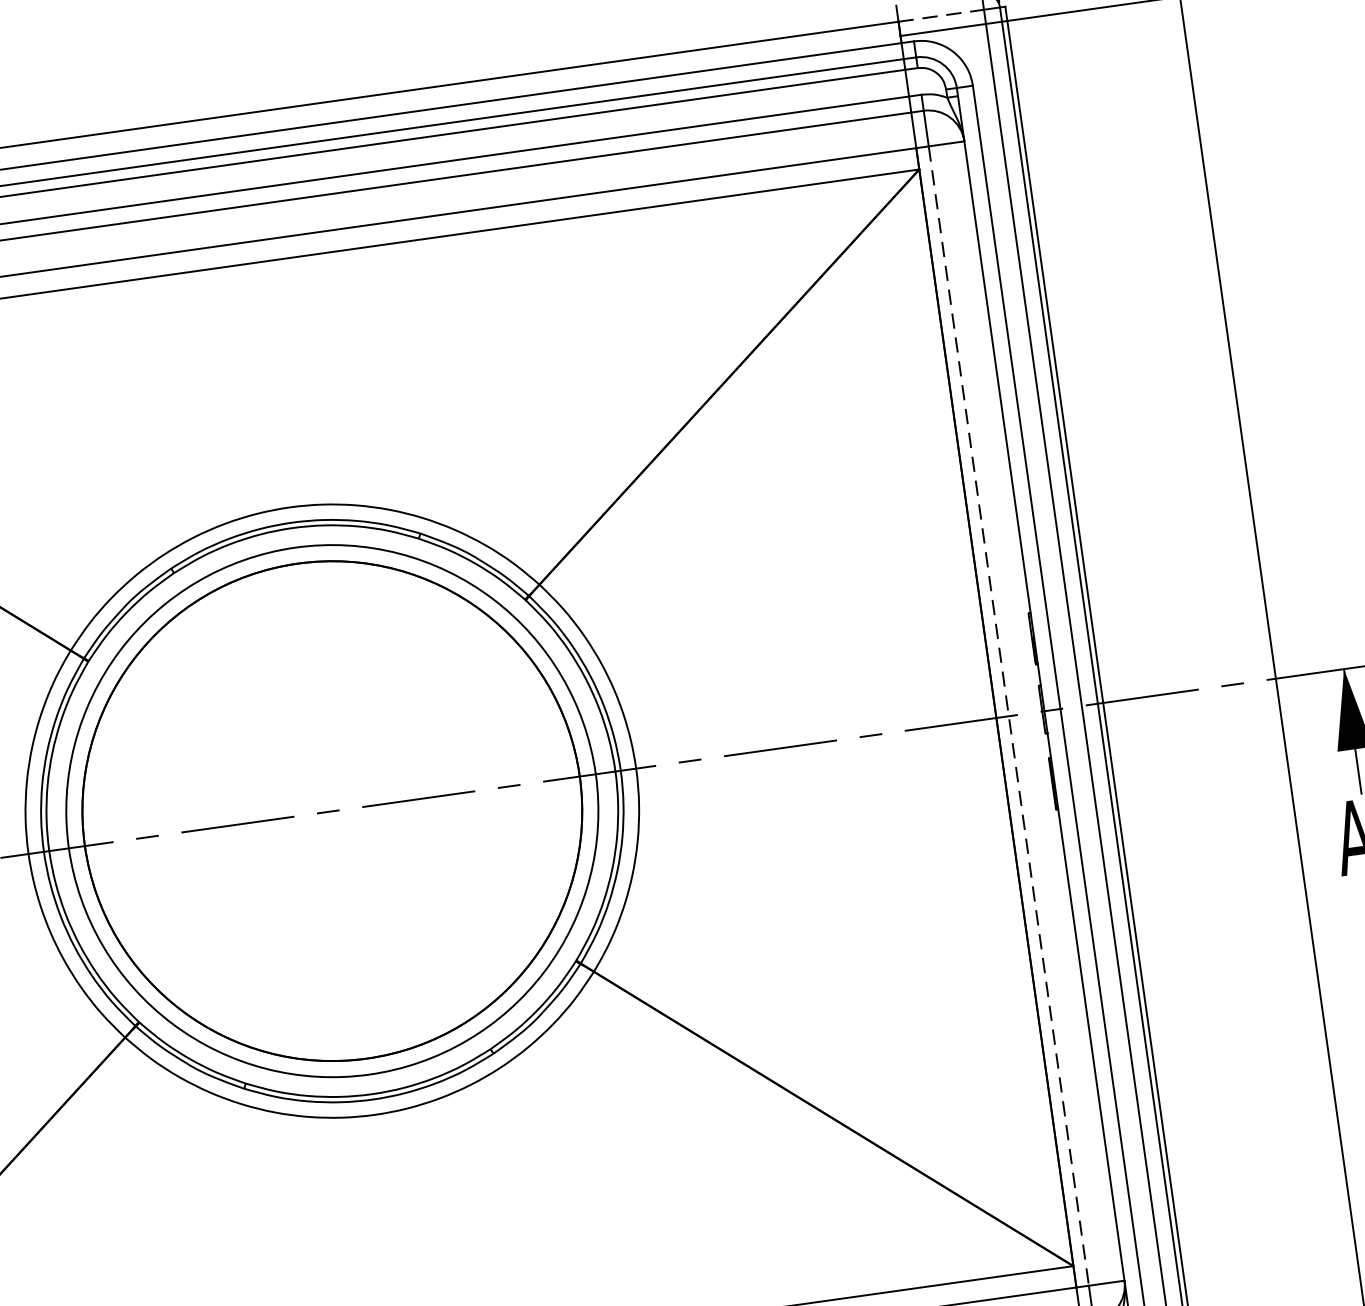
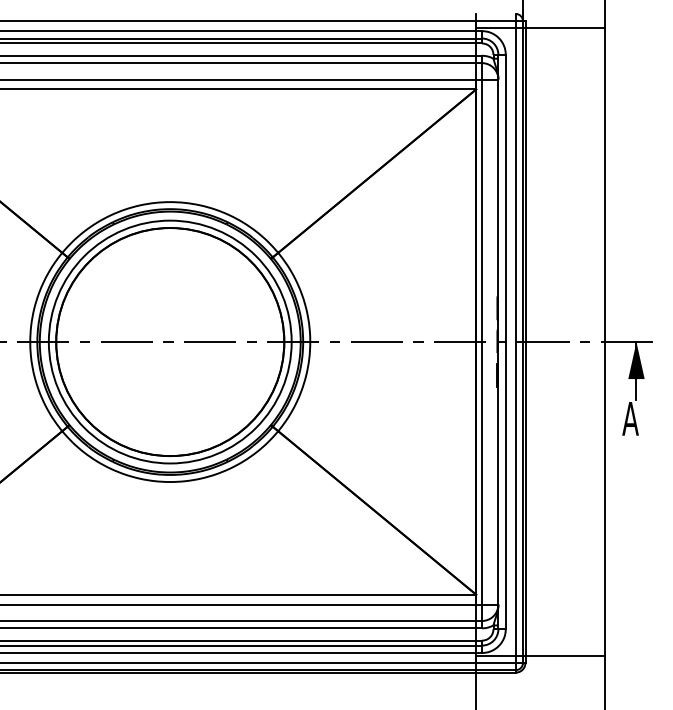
line: (940, 16) -> (495, 21), dashed -> solid
line: (1010, 716) -> (482, 342), dashed -> solid

